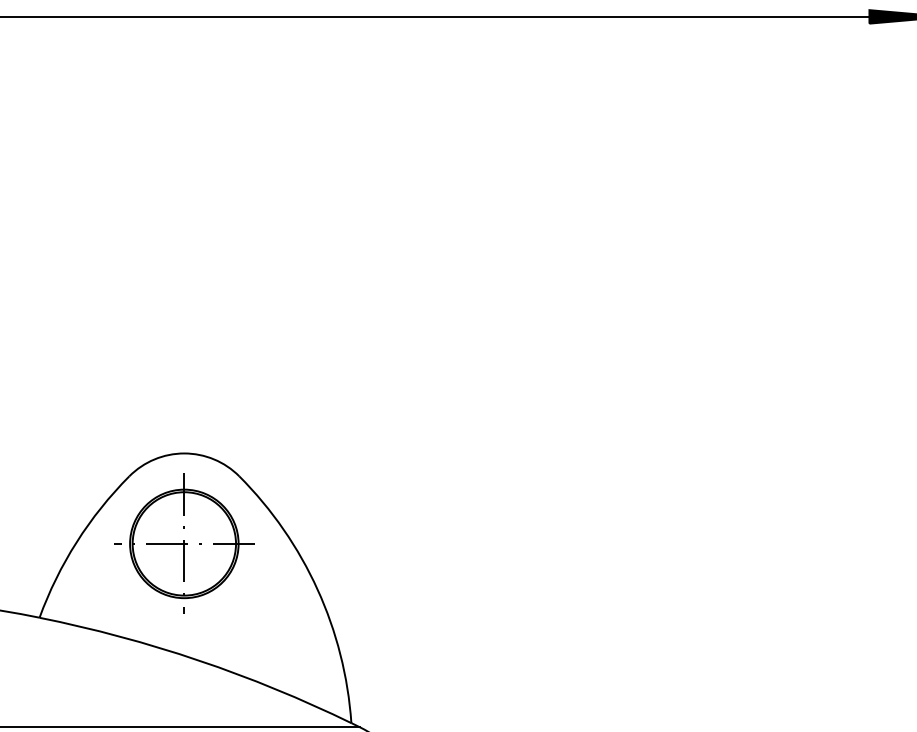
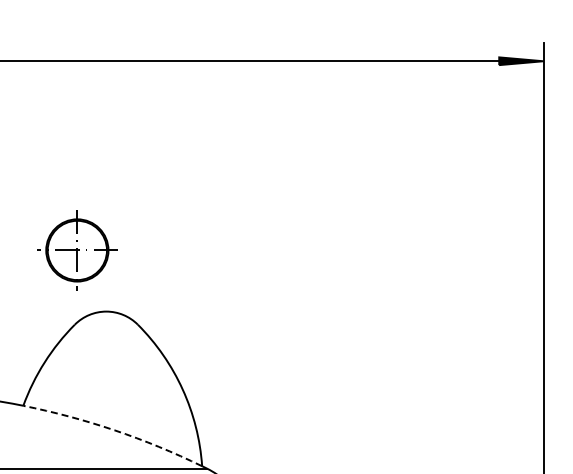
part: (184, 543) -> (77, 250), moved
arc: (198, 660) -> (114, 430), solid -> dashed

